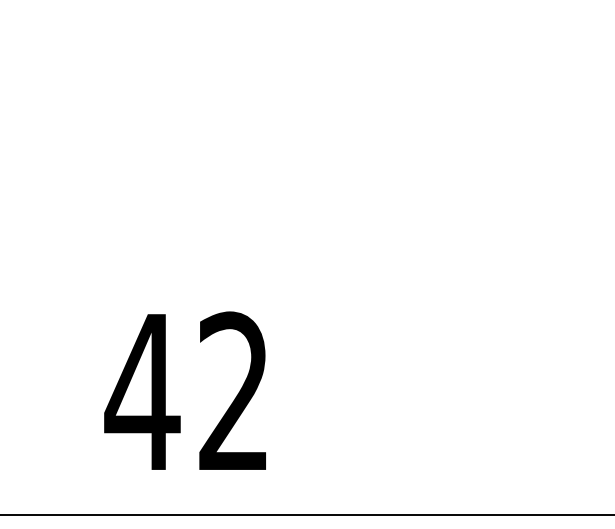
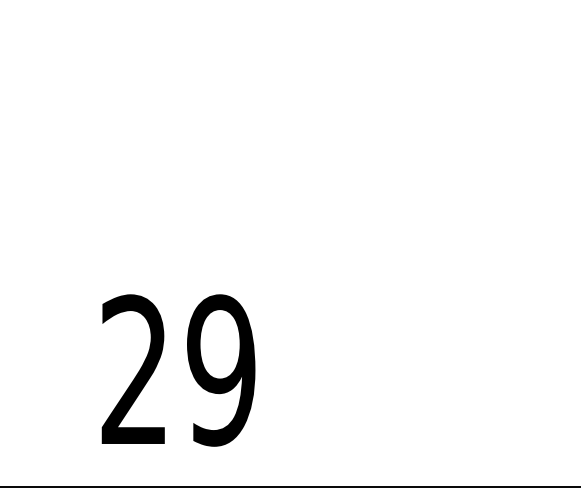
text: (186, 392) -> (176, 370), 42 -> 29

